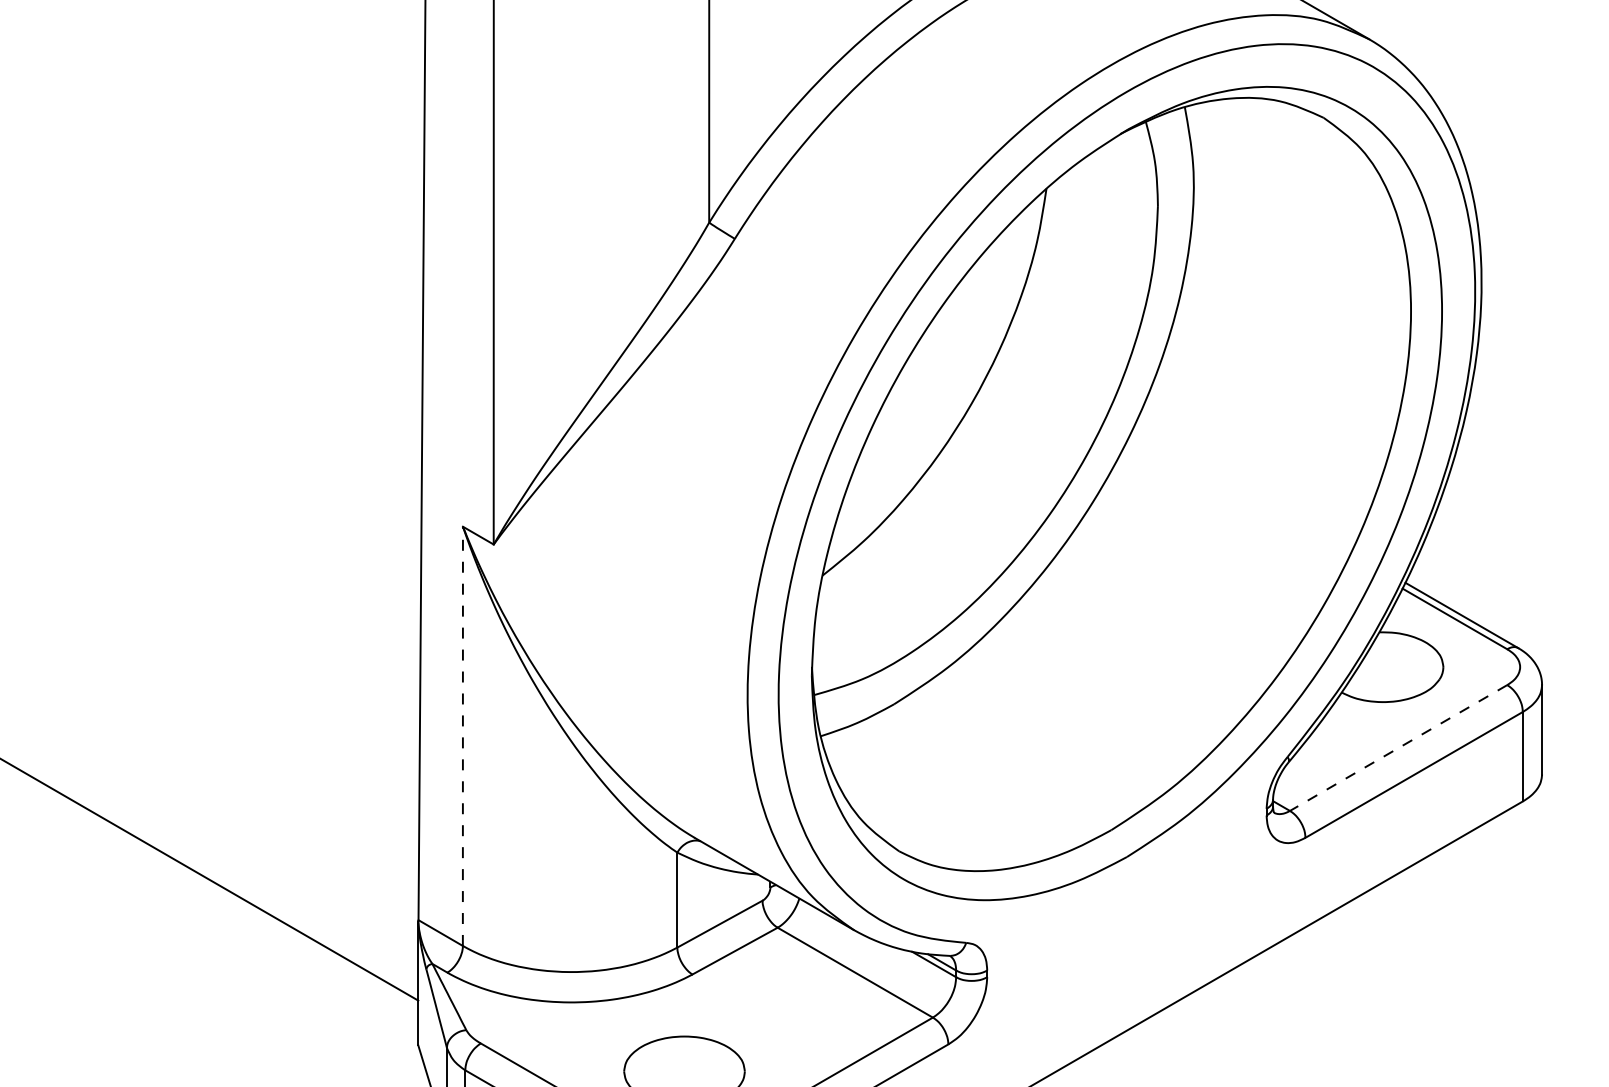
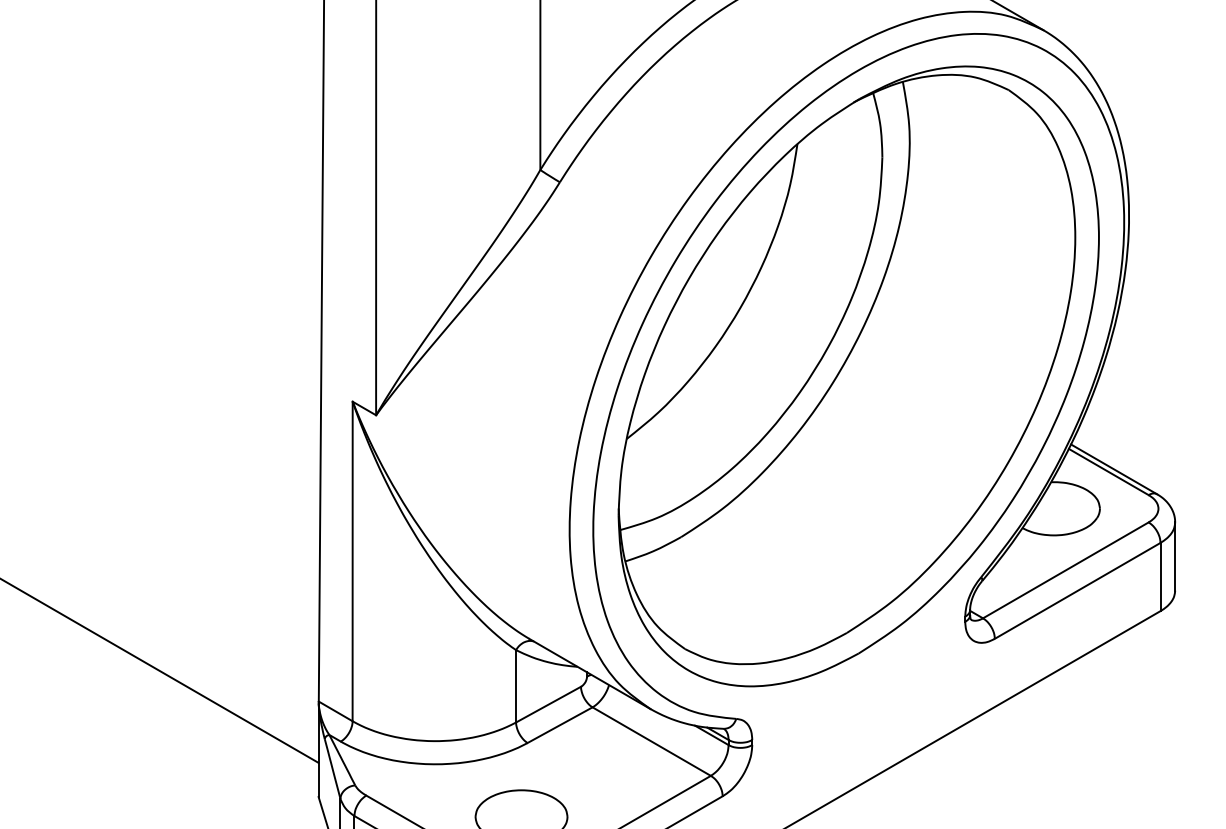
line: (462, 736) -> (352, 561), dashed -> solid
line: (1398, 748) -> (1065, 570), dashed -> solid

